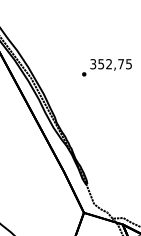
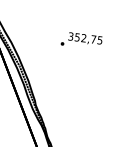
text: (106, 67) -> (81, 40), moved

